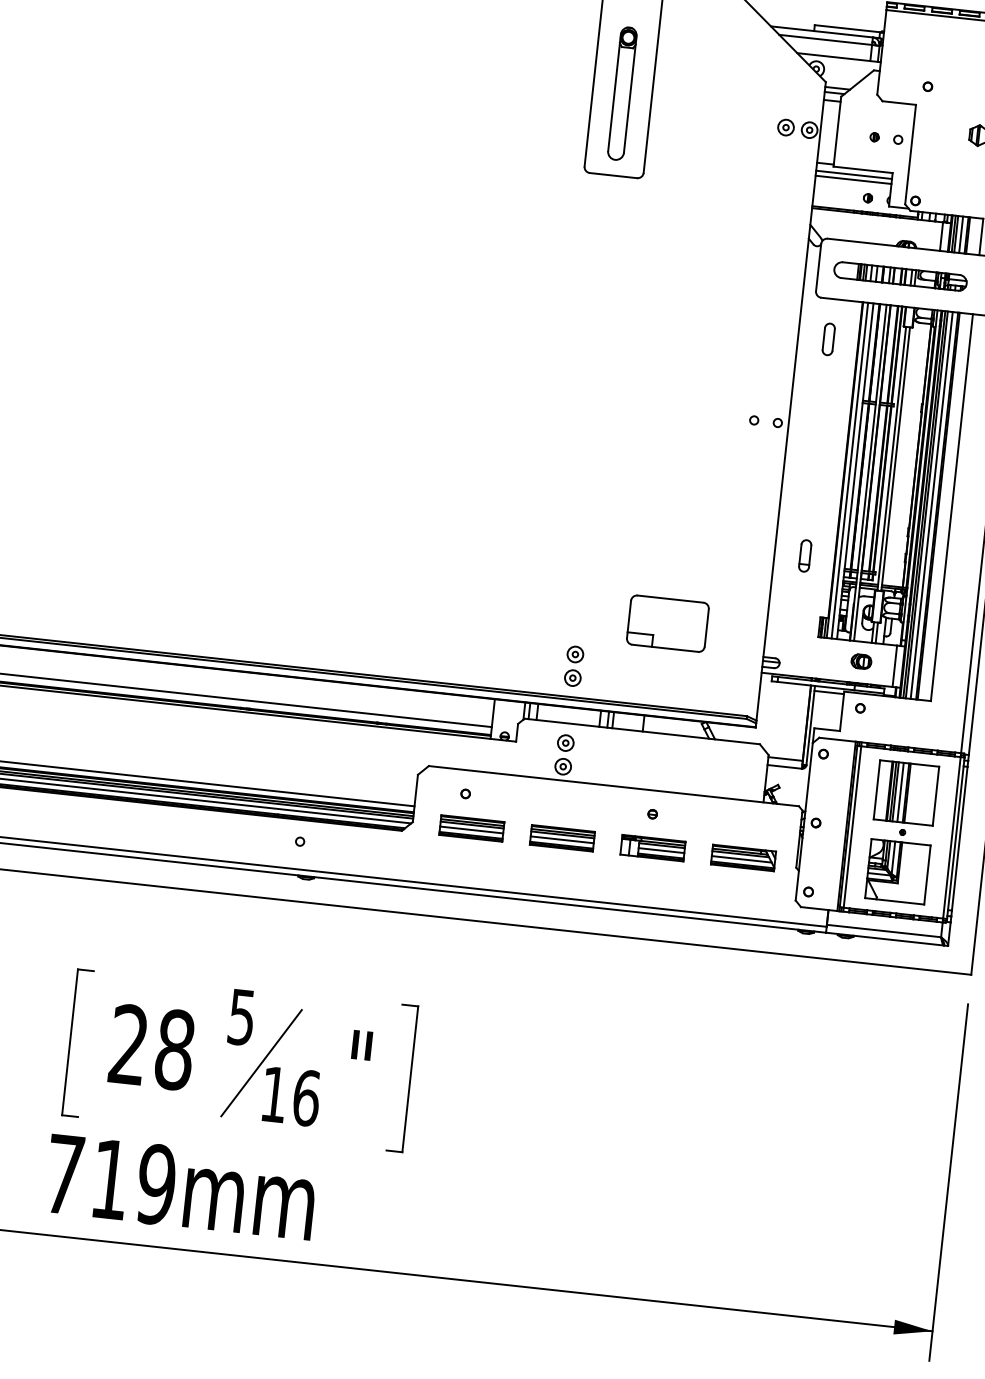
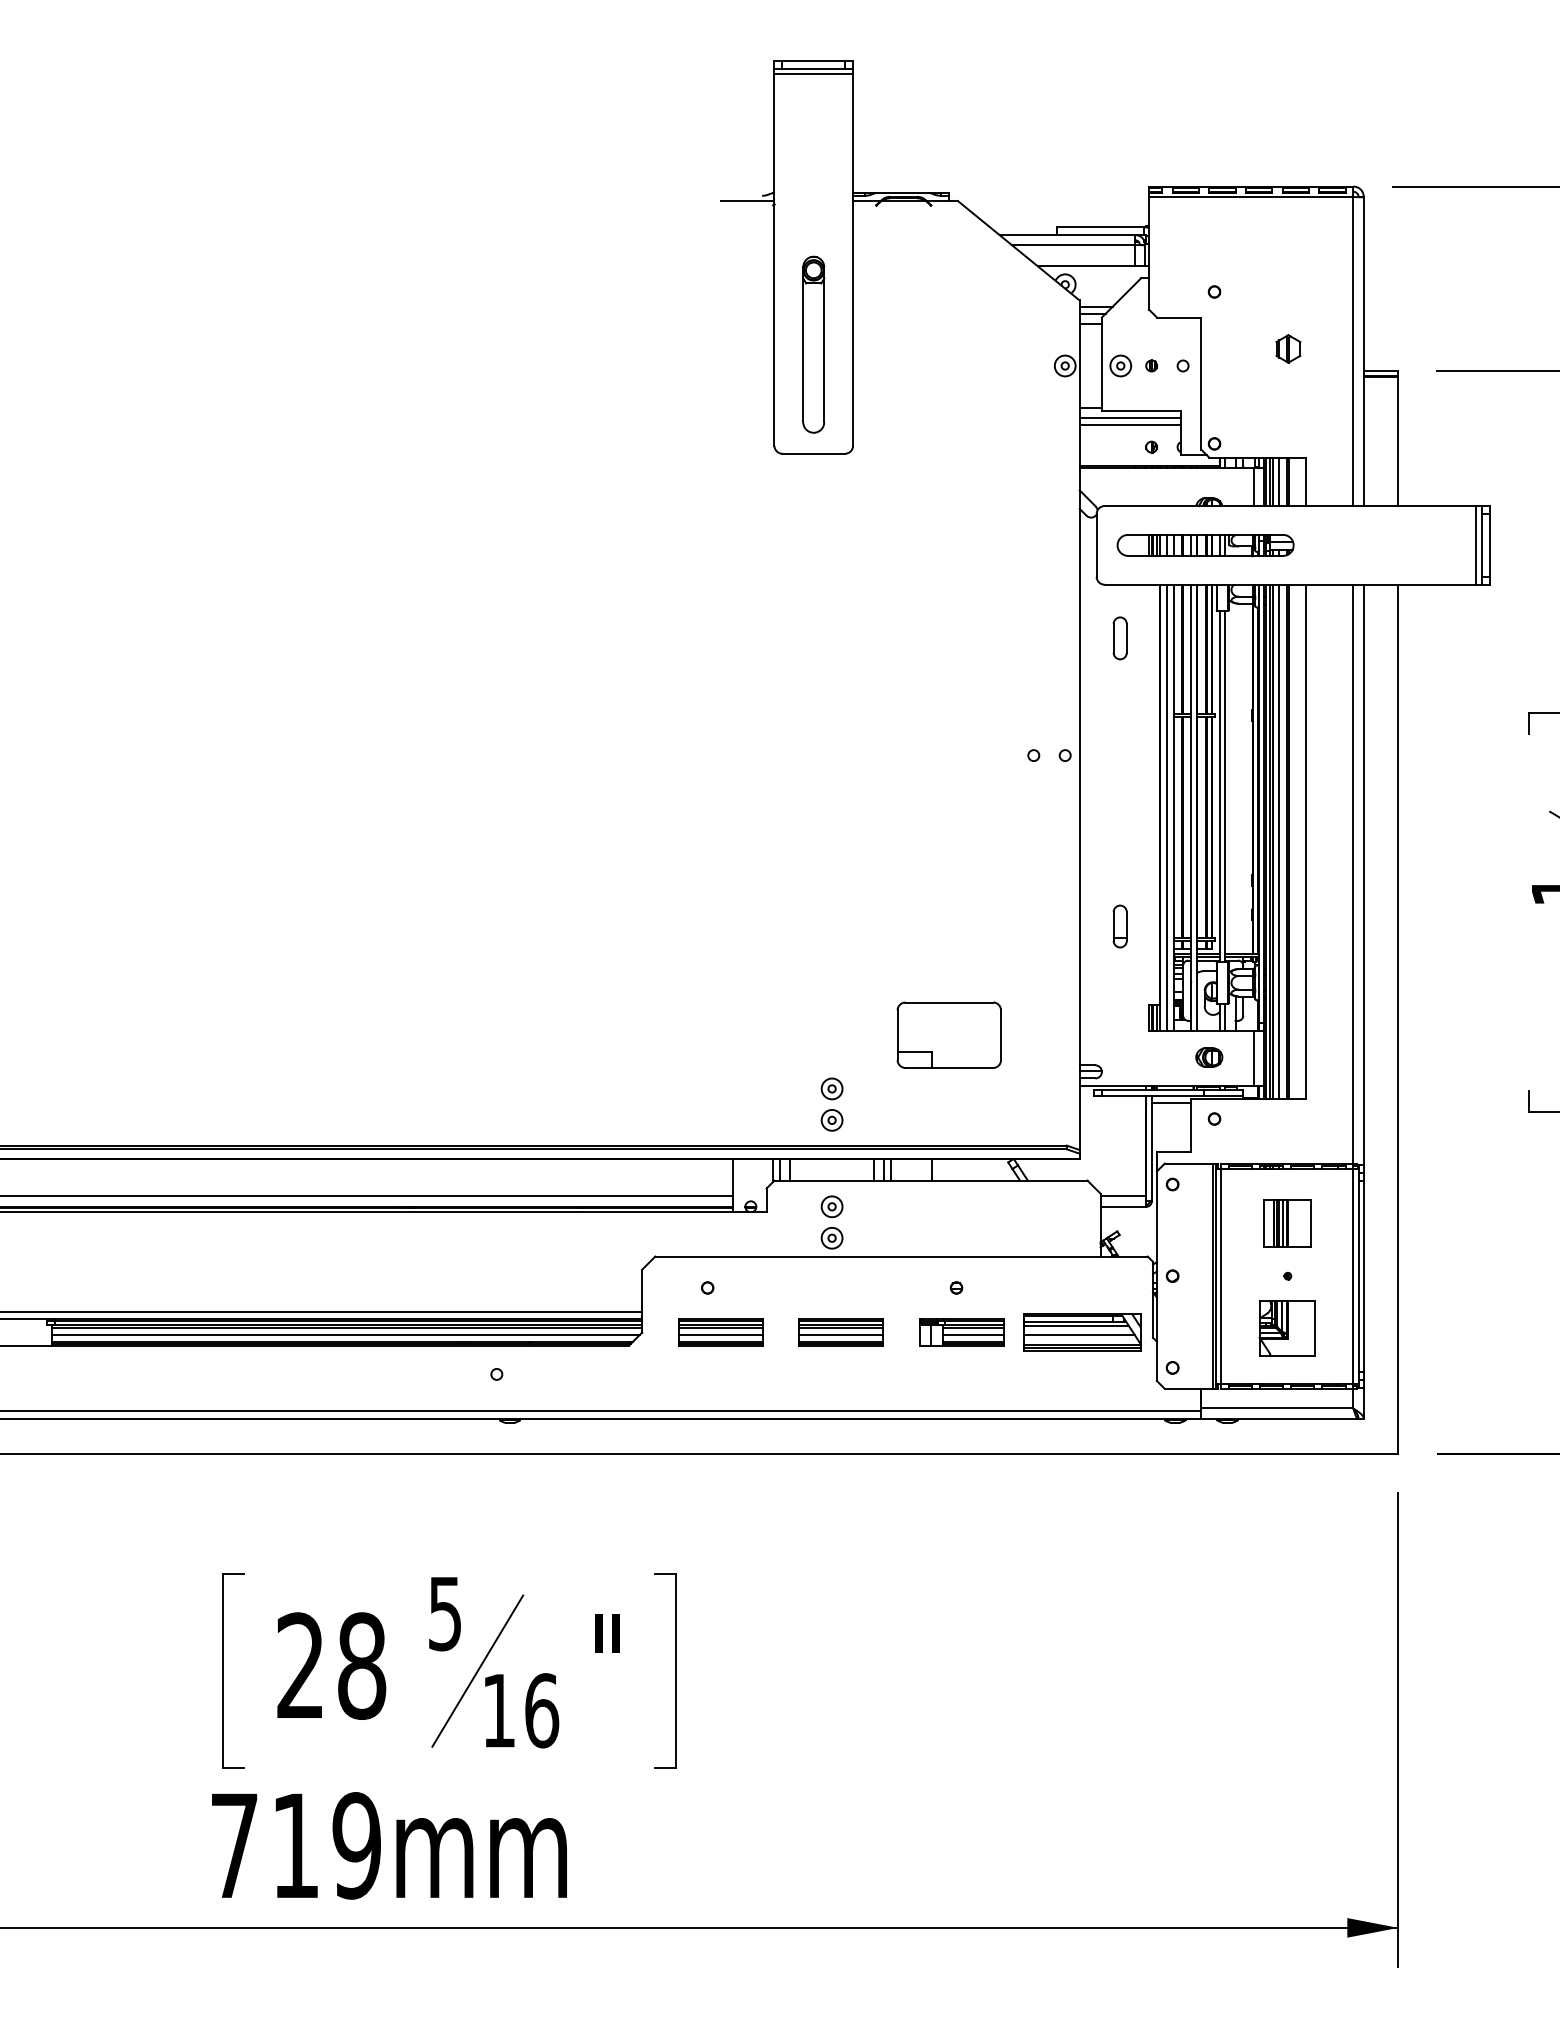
part: (785, 127) -> (1120, 365), moved
part: (906, 792) -> (1287, 1223), size x0.6
part: (743, 858) -> (1082, 1332), size x1.4
part: (897, 871) -> (1286, 1328), size x0.7

